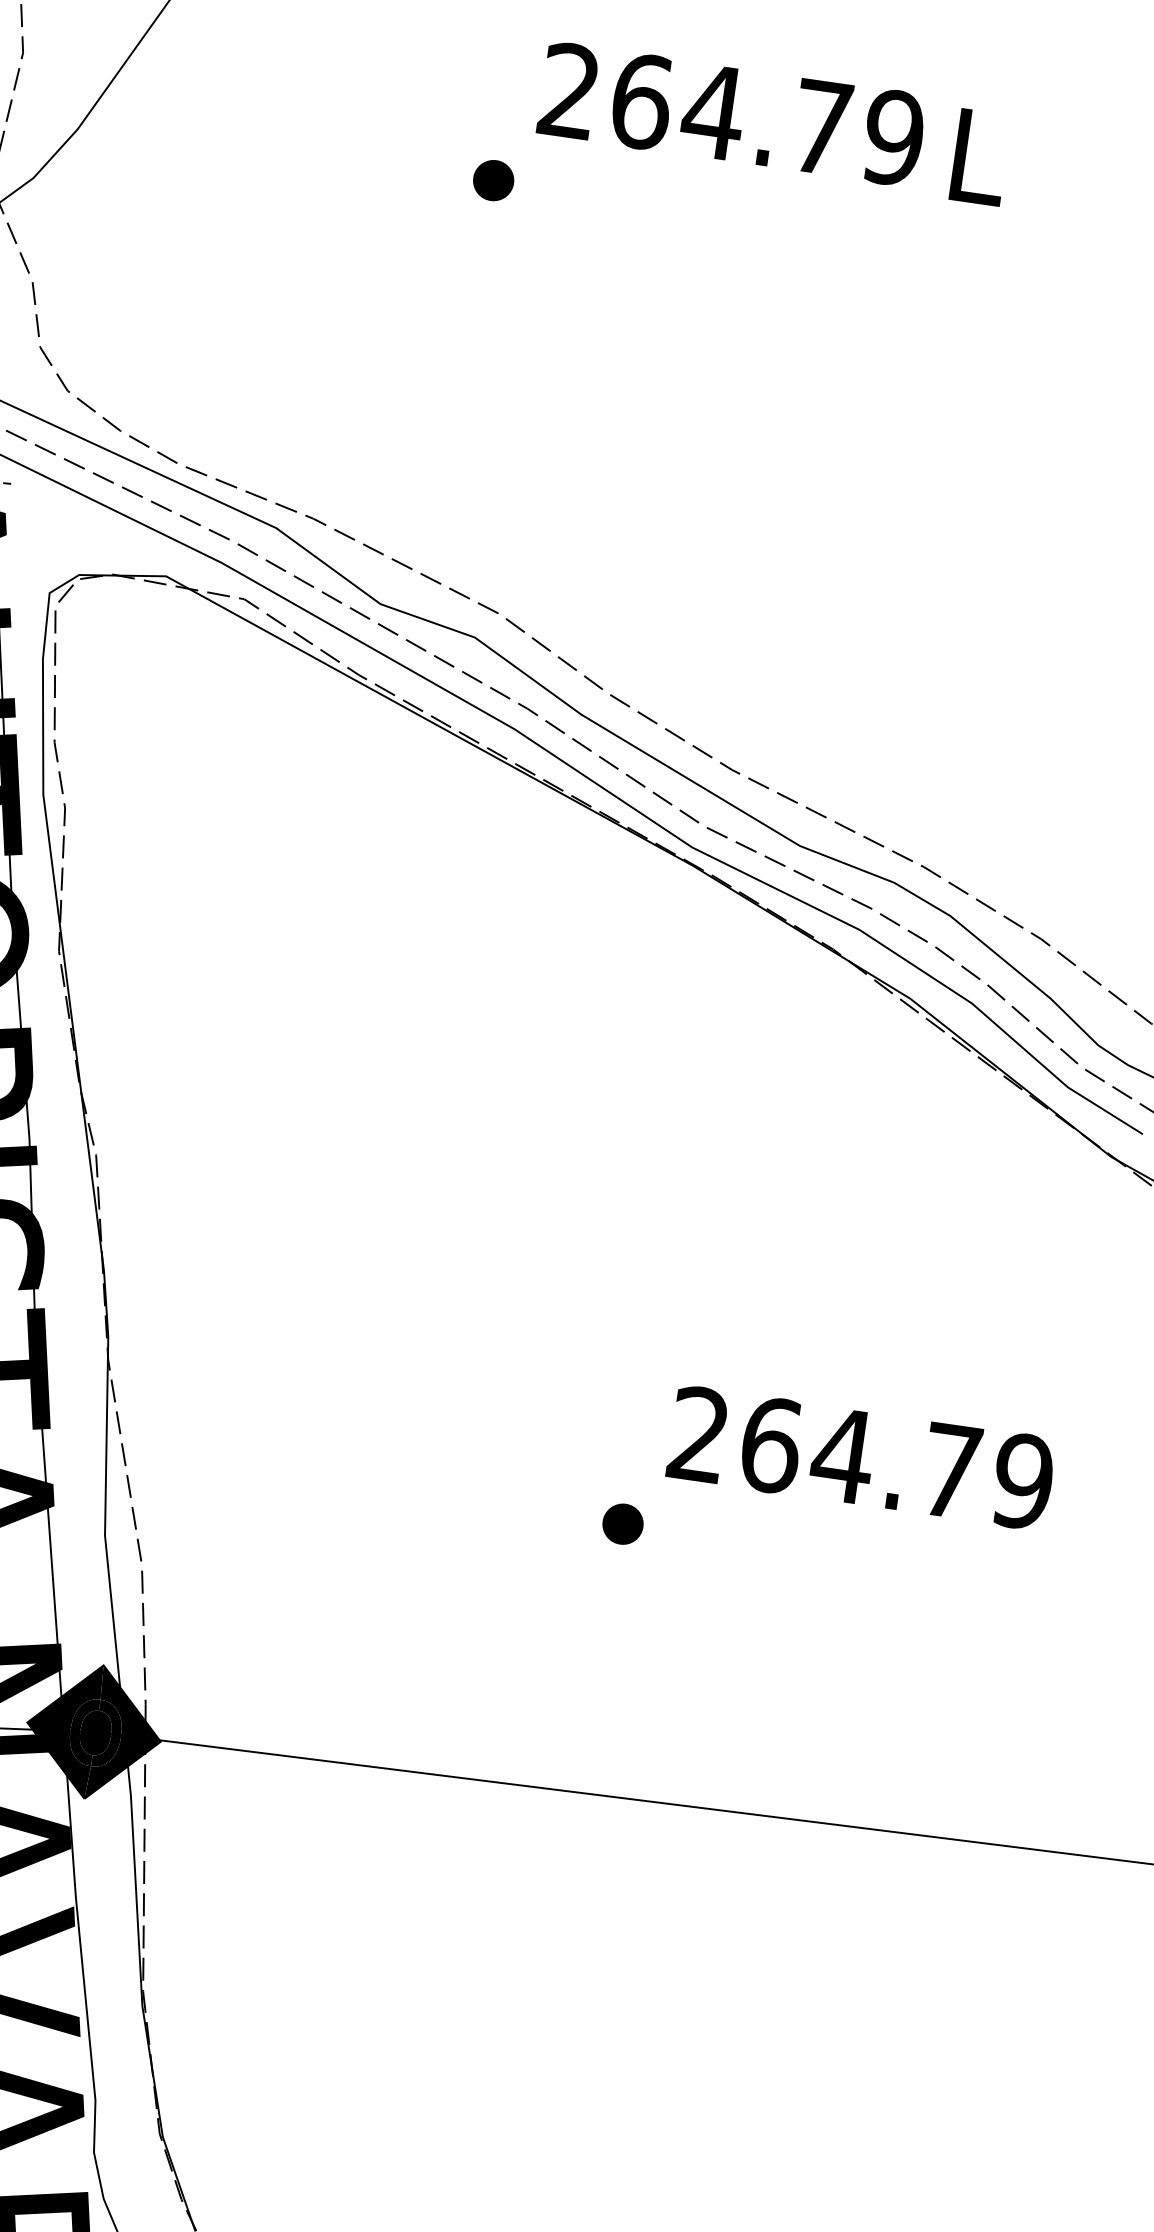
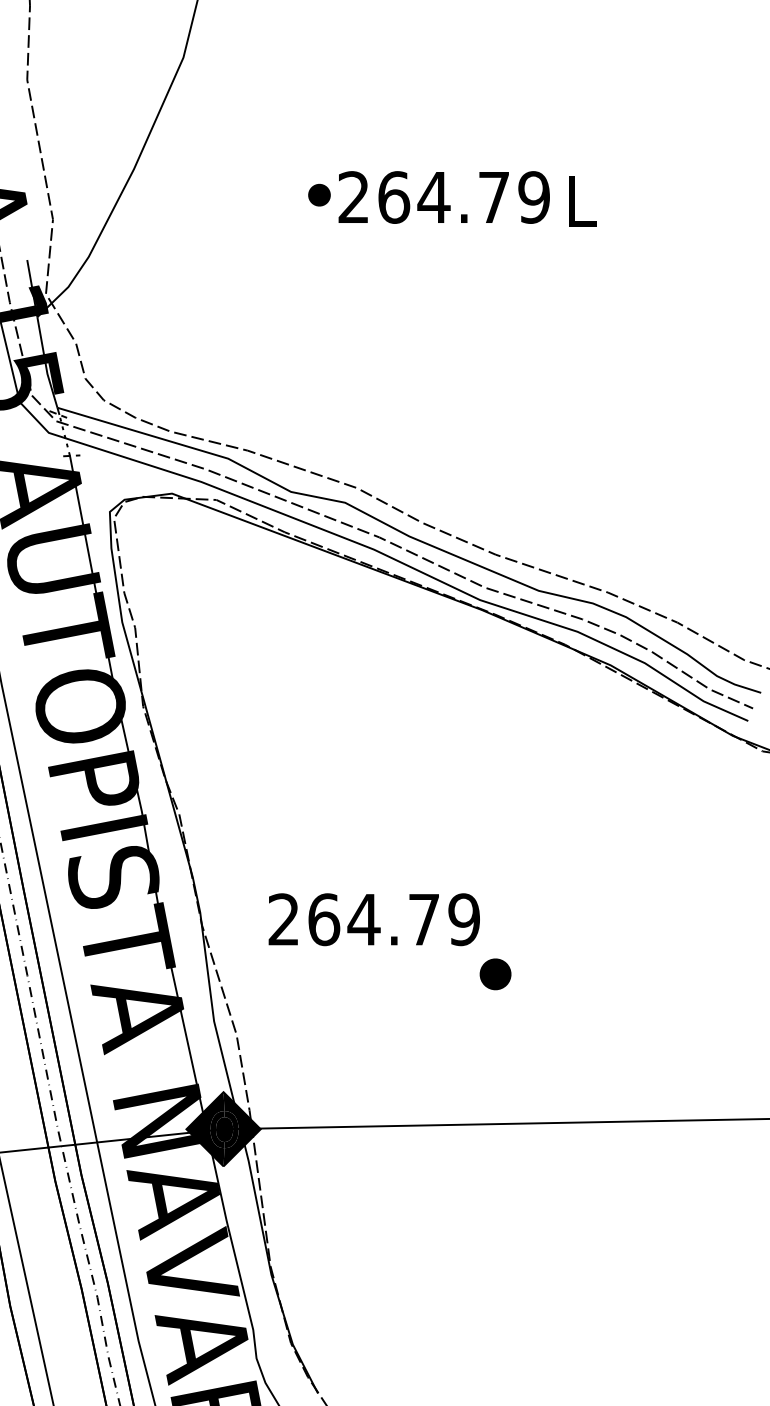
part: (493, 179) -> (319, 194), moved
text: (860, 1457) -> (373, 919), moved
part: (622, 1524) -> (495, 974), size x1.4

